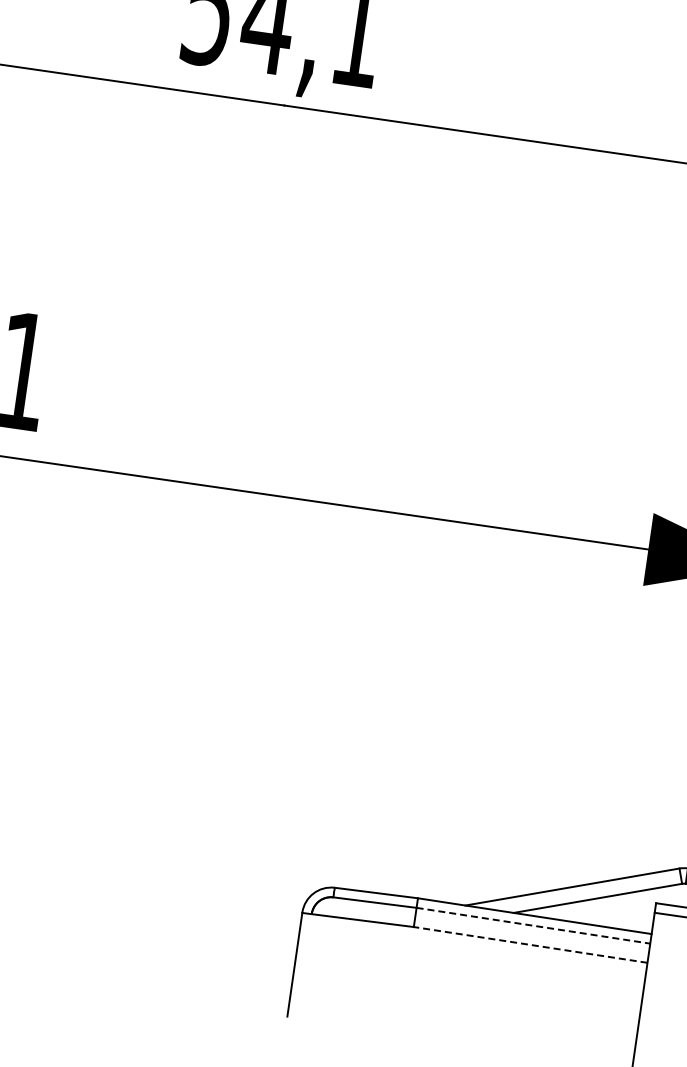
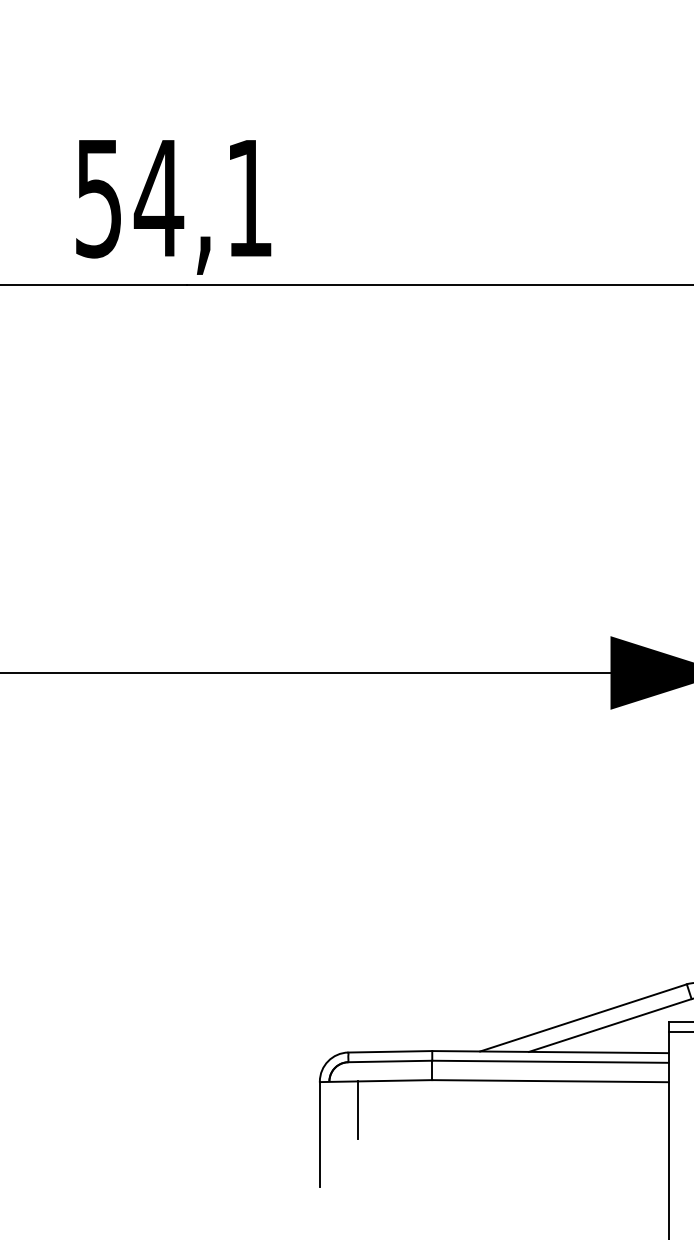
line: (533, 925) -> (550, 1061), dashed -> solid
line: (529, 945) -> (549, 1081), dashed -> solid
line: (335, 946) -> (357, 1110), added

